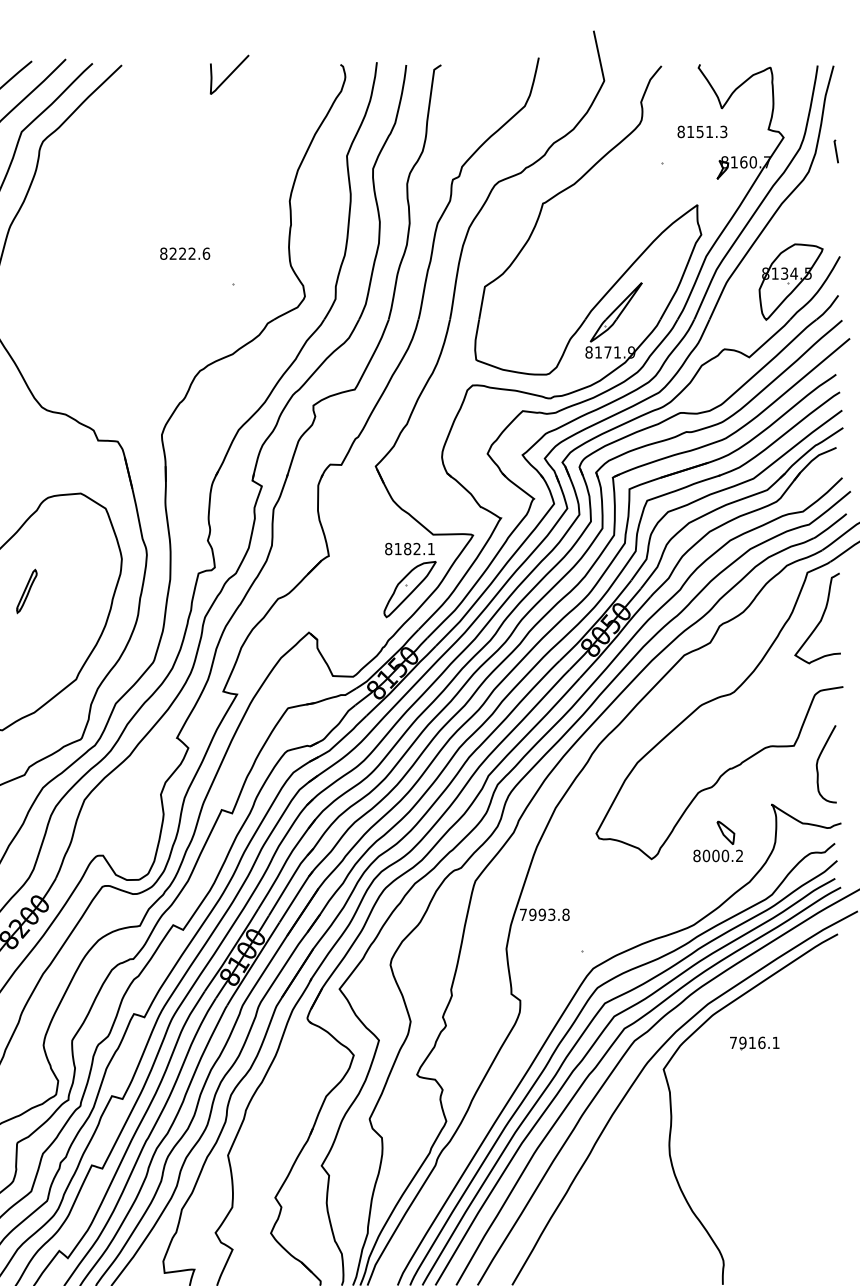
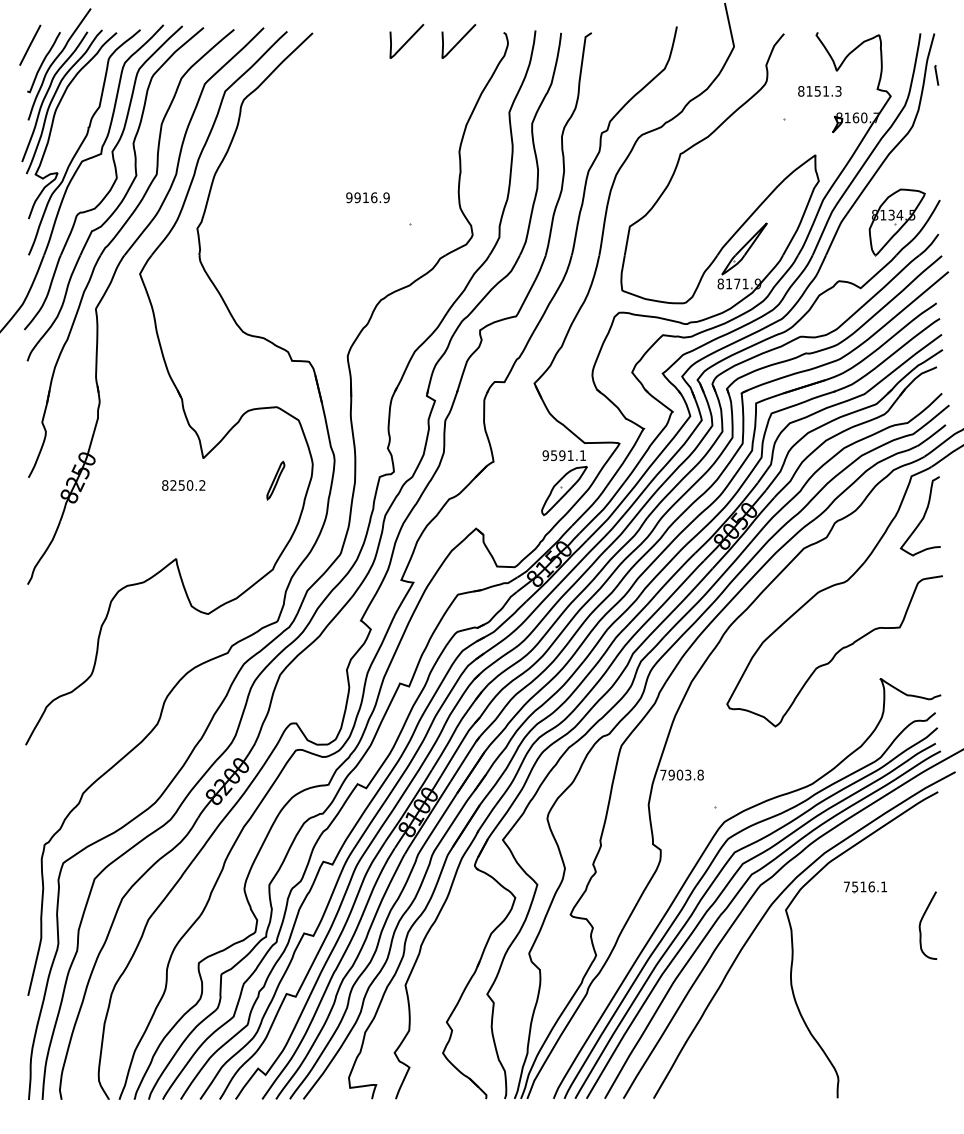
curve: (288, 74) -> (458, 41), added
line: (836, 151) -> (936, 75), moved
text: (184, 253) -> (367, 197), 8222.6 -> 9916.9
text: (402, 548) -> (557, 455), 8182.1 -> 9591.1
part: (26, 591) -> (275, 480), moved
curve: (818, 761) -> (921, 923), moved
part: (723, 836) -> (838, 706), removed
text: (541, 915) -> (679, 775), 7993.8 -> 7903.8
text: (743, 1042) -> (855, 886), 7916.1 -> 7516.1

